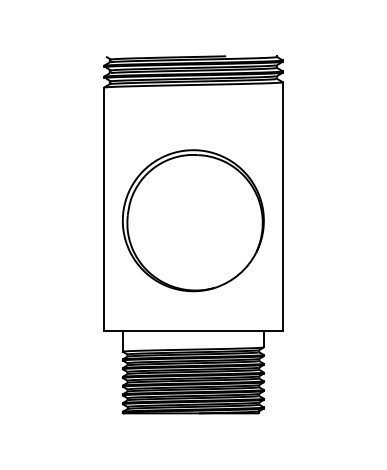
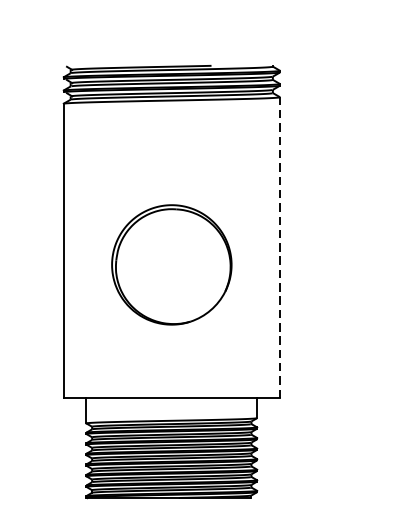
line: (282, 206) -> (279, 247), solid -> dashed
part: (193, 220) -> (171, 264), size x0.7

